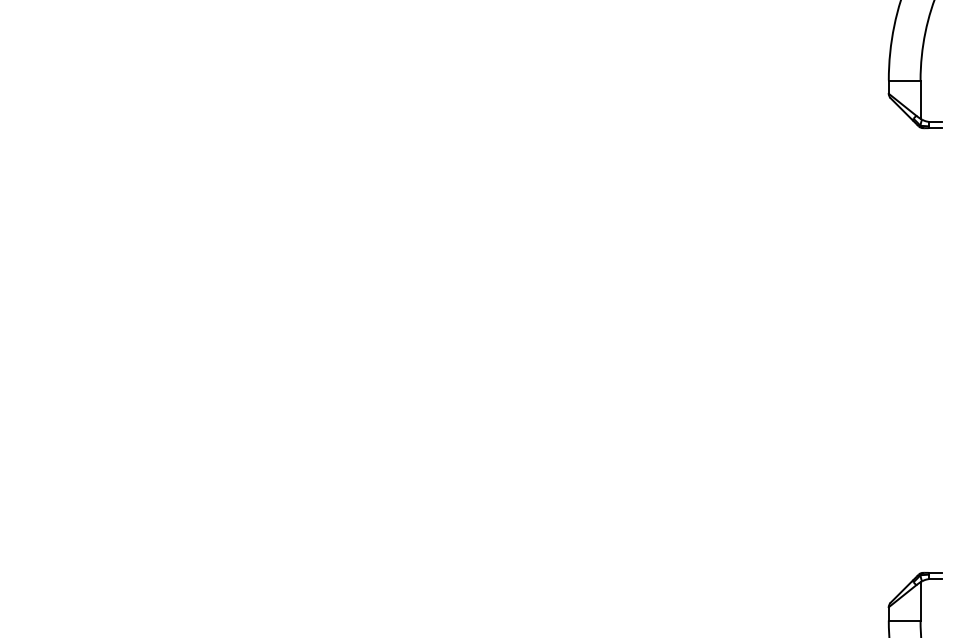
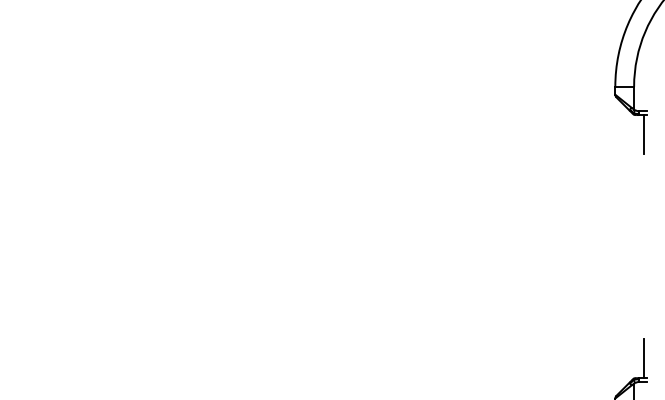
line: (938, 160) -> (644, 134), added
line: (938, 539) -> (644, 358), added

